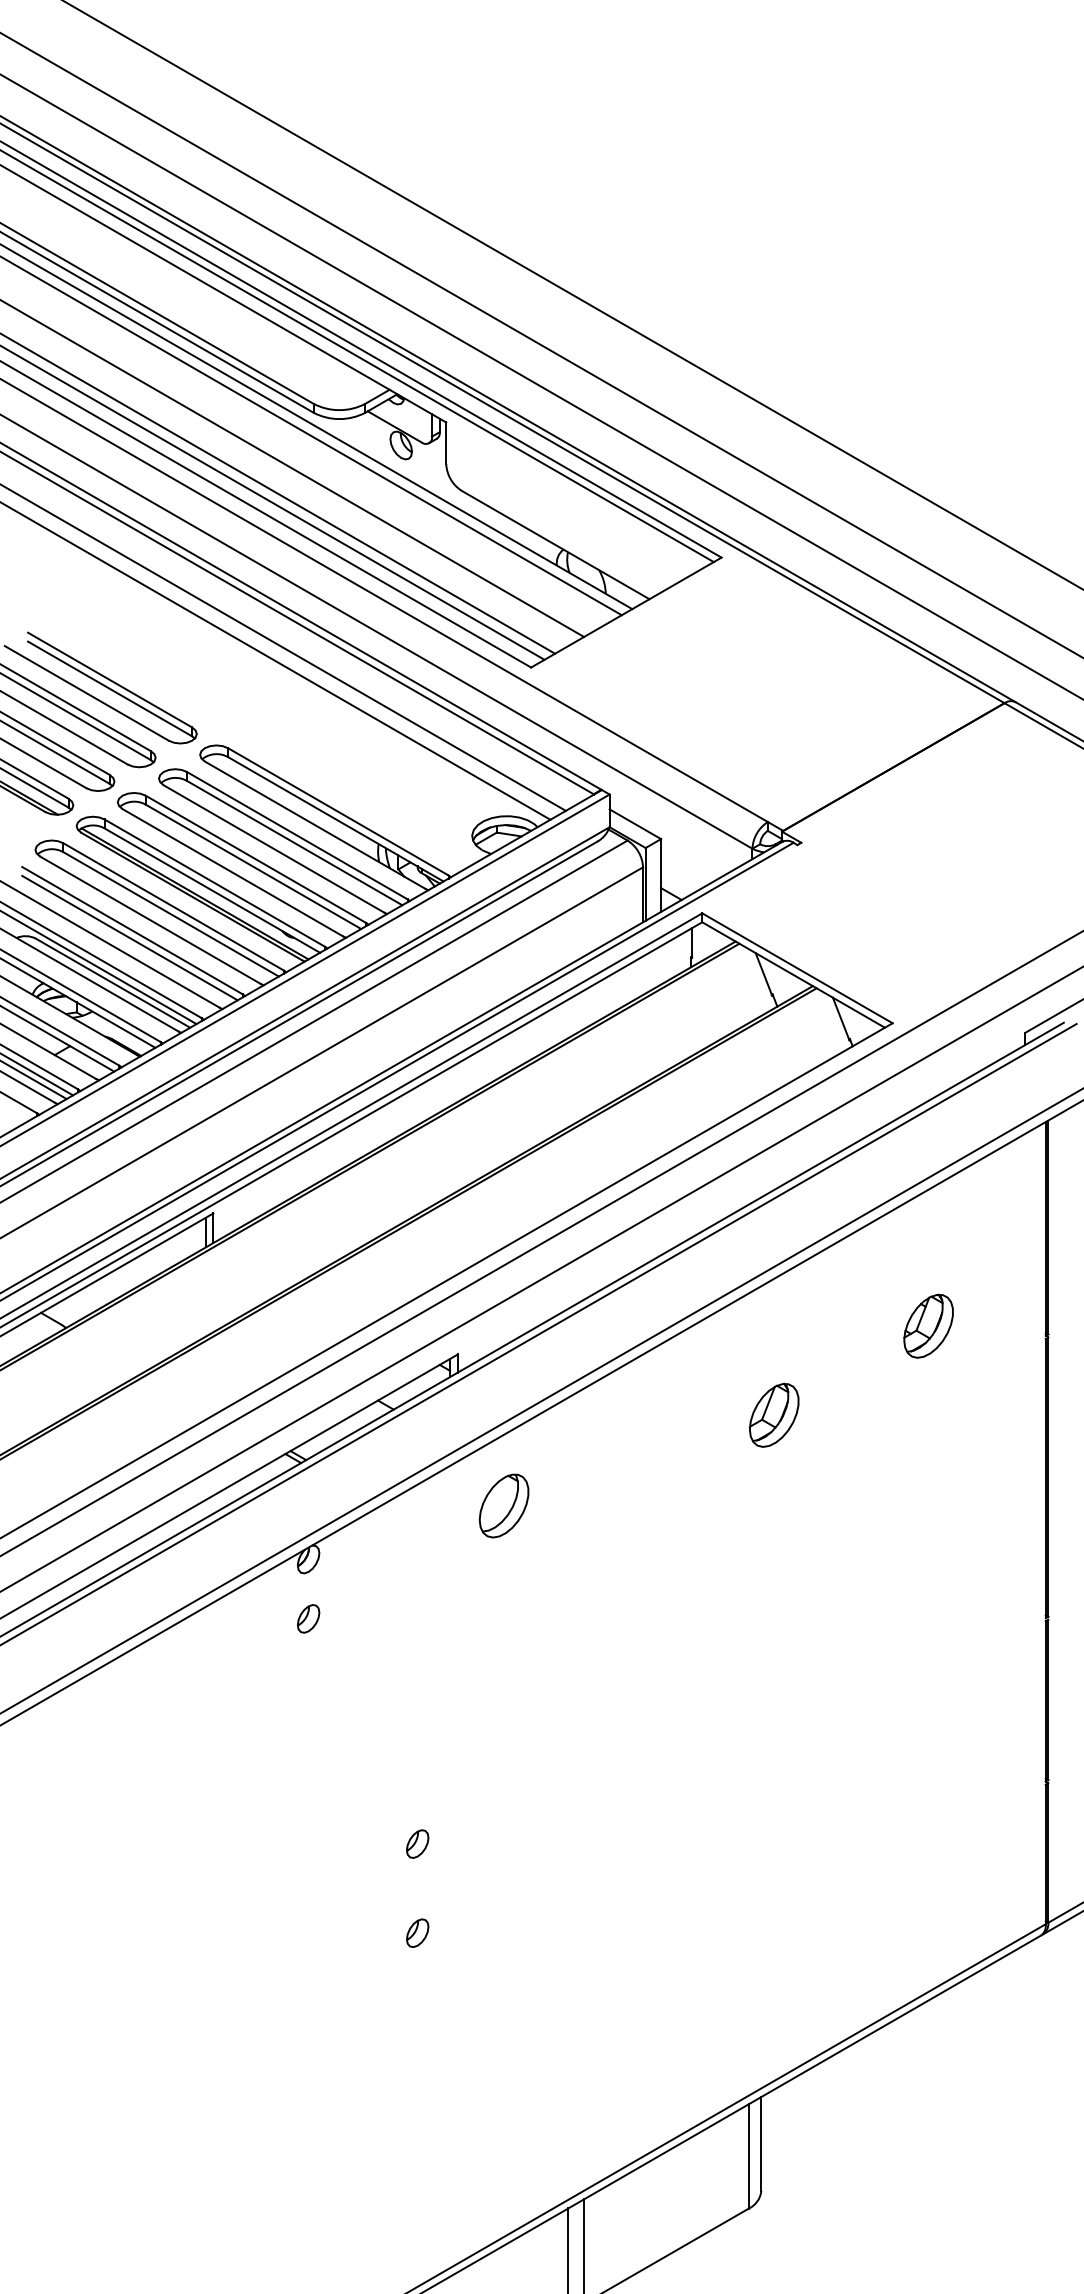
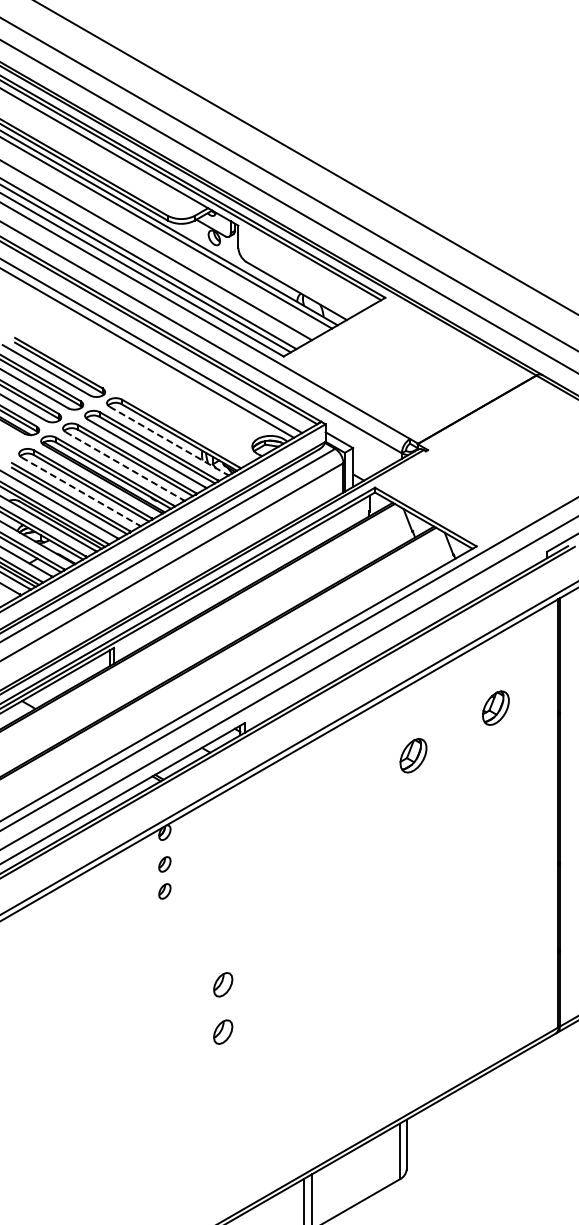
line: (315, 824) -> (168, 440), solid -> dashed
line: (232, 873) -> (124, 466), solid -> dashed
line: (150, 920) -> (80, 491), solid -> dashed
part: (504, 1504) -> (269, 803), removed
part: (307, 1669) -> (164, 891), added
part: (416, 1843) -> (222, 984), size x1.6
part: (416, 1933) -> (222, 1032), size x1.6

